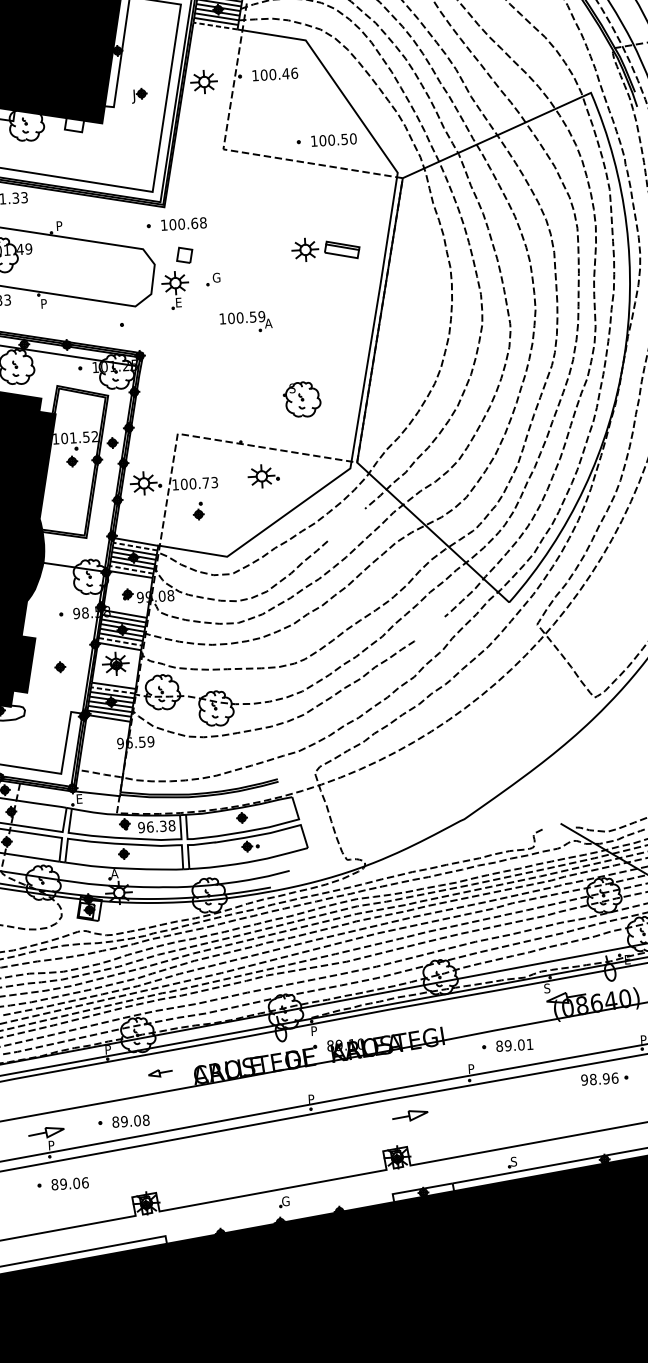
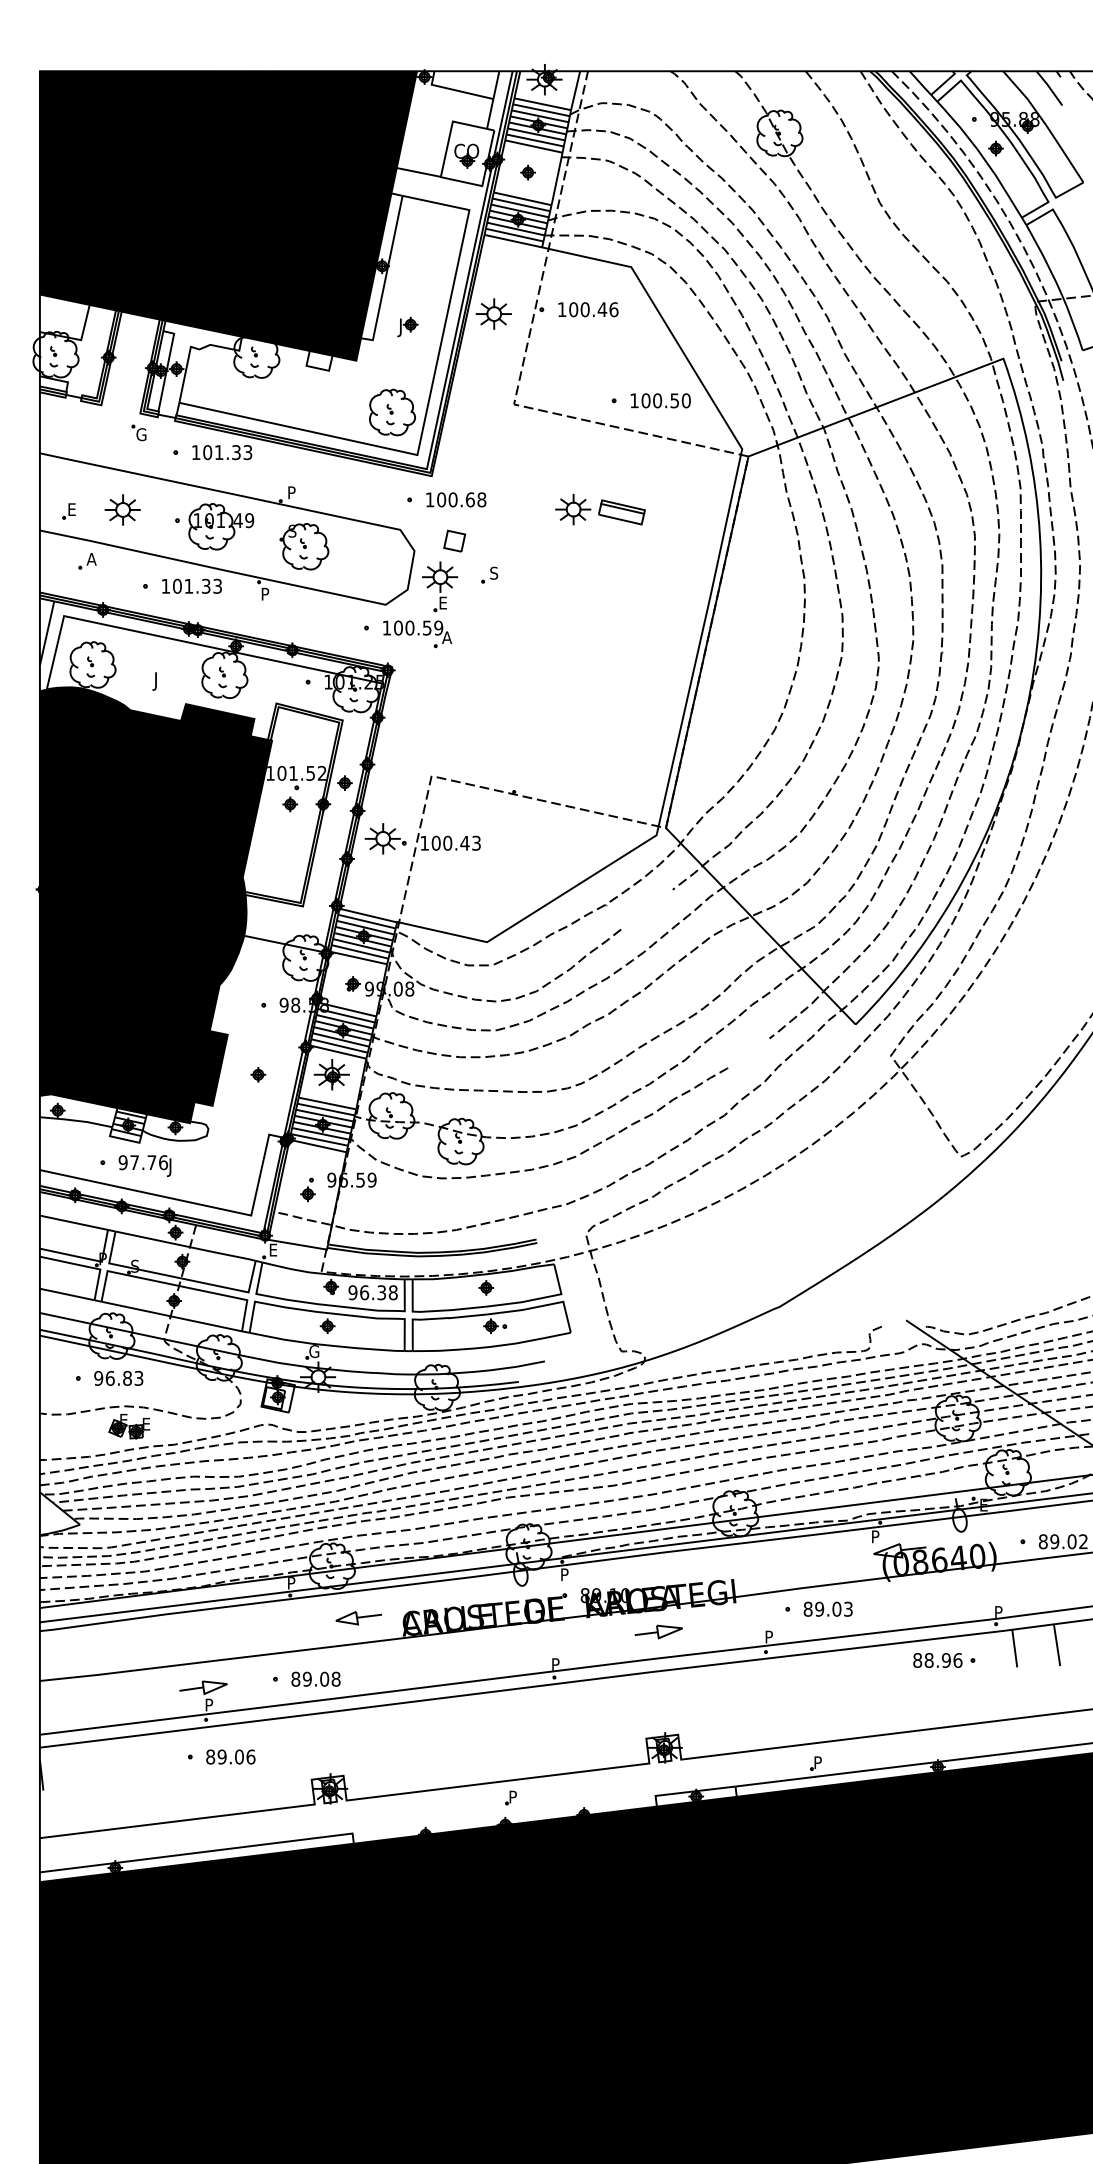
line: (214, 26) -> (512, 241), dashed -> solid
part: (131, 160) -> (392, 412), added
part: (325, 248) -> (600, 509), moved
text: (216, 277) -> (494, 572), G -> S
part: (246, 322) -> (417, 634), moved
part: (302, 399) -> (304, 546), moved
part: (263, 476) -> (541, 838), removed
text: (205, 483) -> (464, 843), 100.73 -> 100.43
part: (198, 510) -> (307, 1189), moved
line: (135, 546) -> (366, 921), dashed -> solid
line: (131, 569) -> (359, 951), dashed -> solid
line: (121, 642) -> (340, 1046), dashed -> solid
line: (112, 690) -> (325, 1109), dashed -> solid
text: (115, 873) -> (314, 1351), A -> G
text: (547, 988) -> (875, 1536), S -> P
text: (530, 1043) -> (848, 1608), 89.01 -> 89.03
part: (160, 1073) -> (358, 1618), size x1.43
text: (584, 1080) -> (917, 1660), 98.96 -> 88.96
part: (409, 1115) -> (658, 1631), moved
text: (513, 1161) -> (817, 1762), S -> P
text: (285, 1200) -> (513, 1796), G -> P

